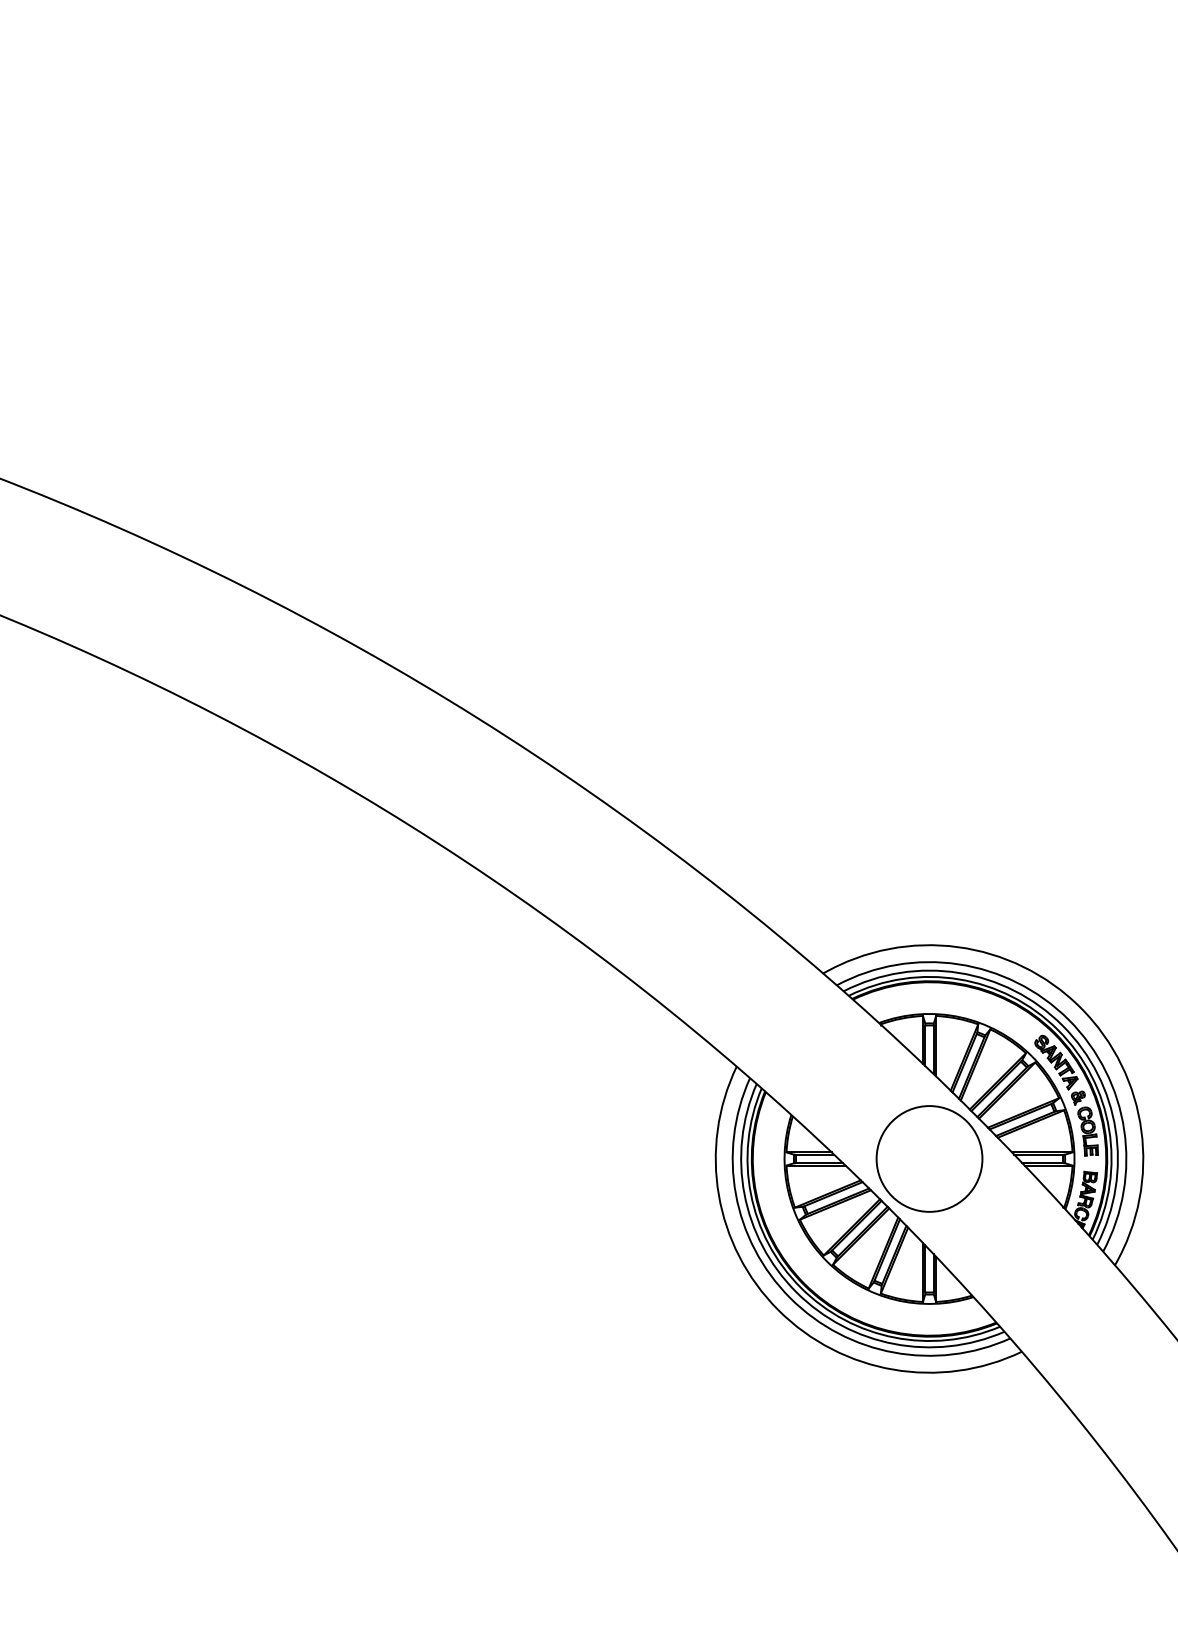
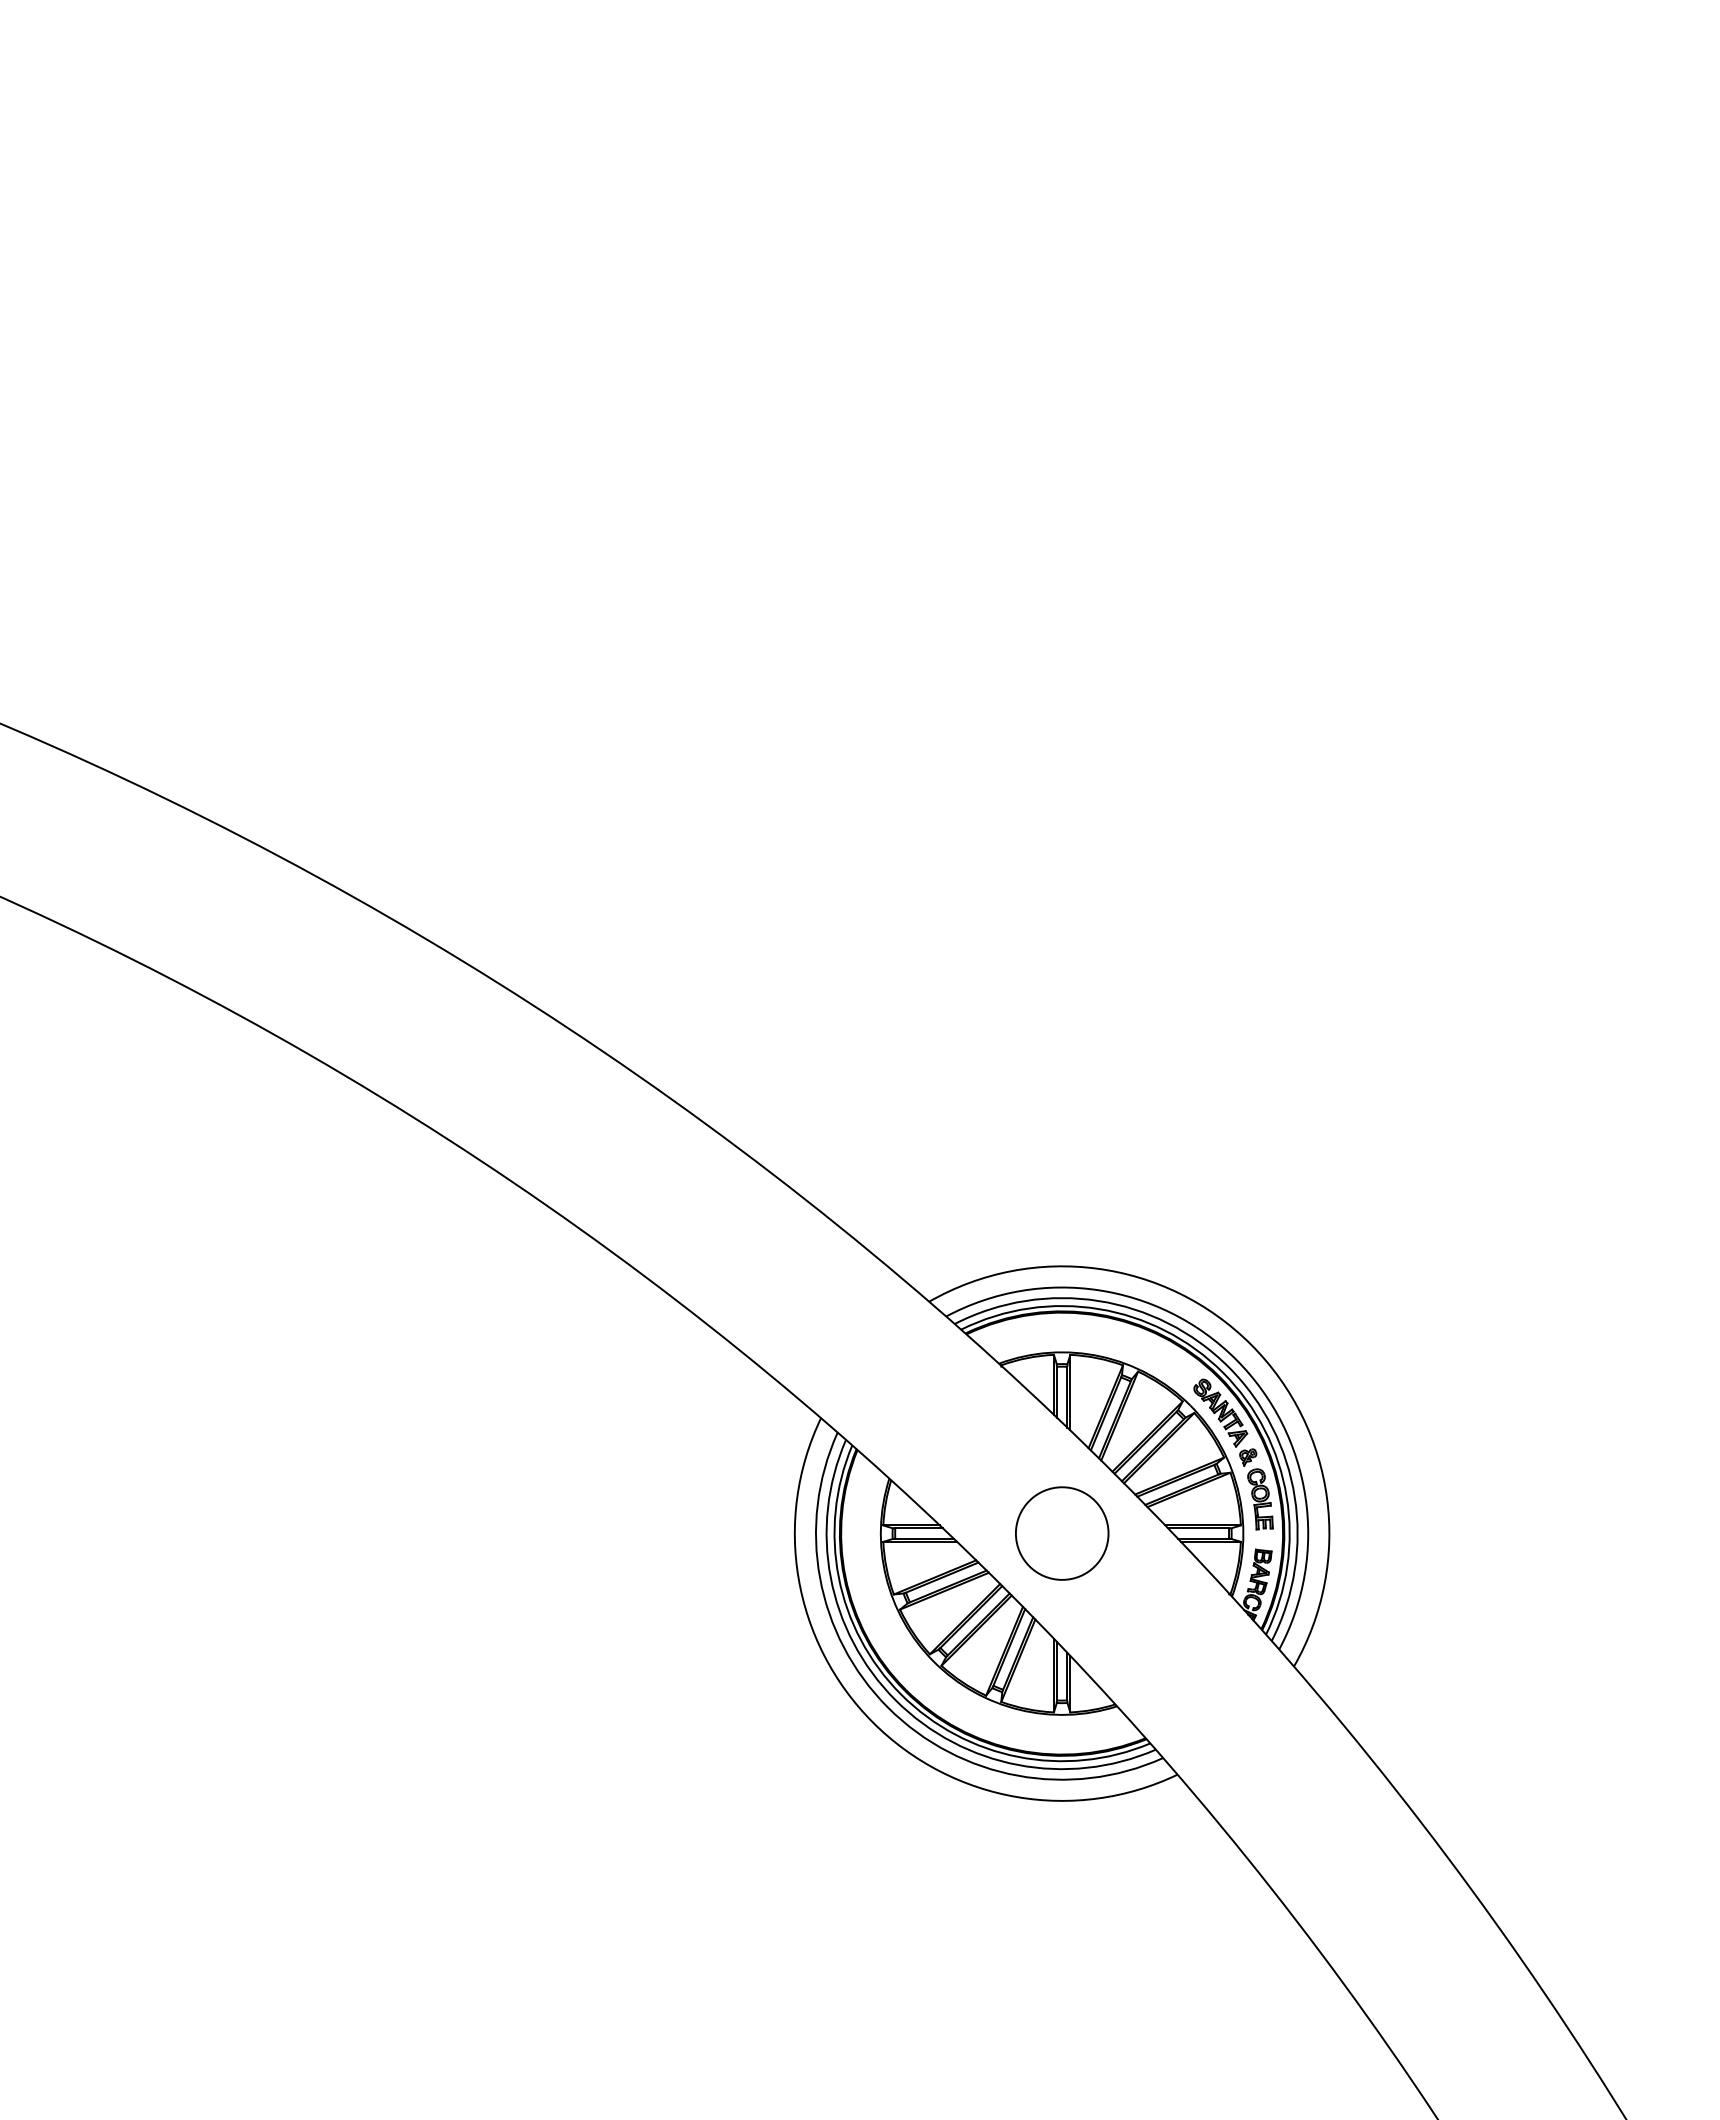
circle: (929, 1158) -> (1062, 1533), size x0.7

